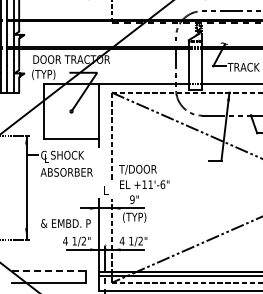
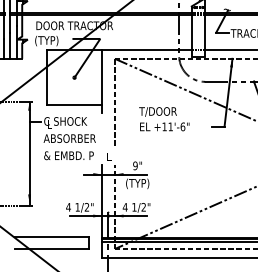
text: (144, 176) -> (164, 118), moved
text: (65, 223) -> (68, 155), moved
line: (49, 271) -> (52, 237), dashed -> solid

